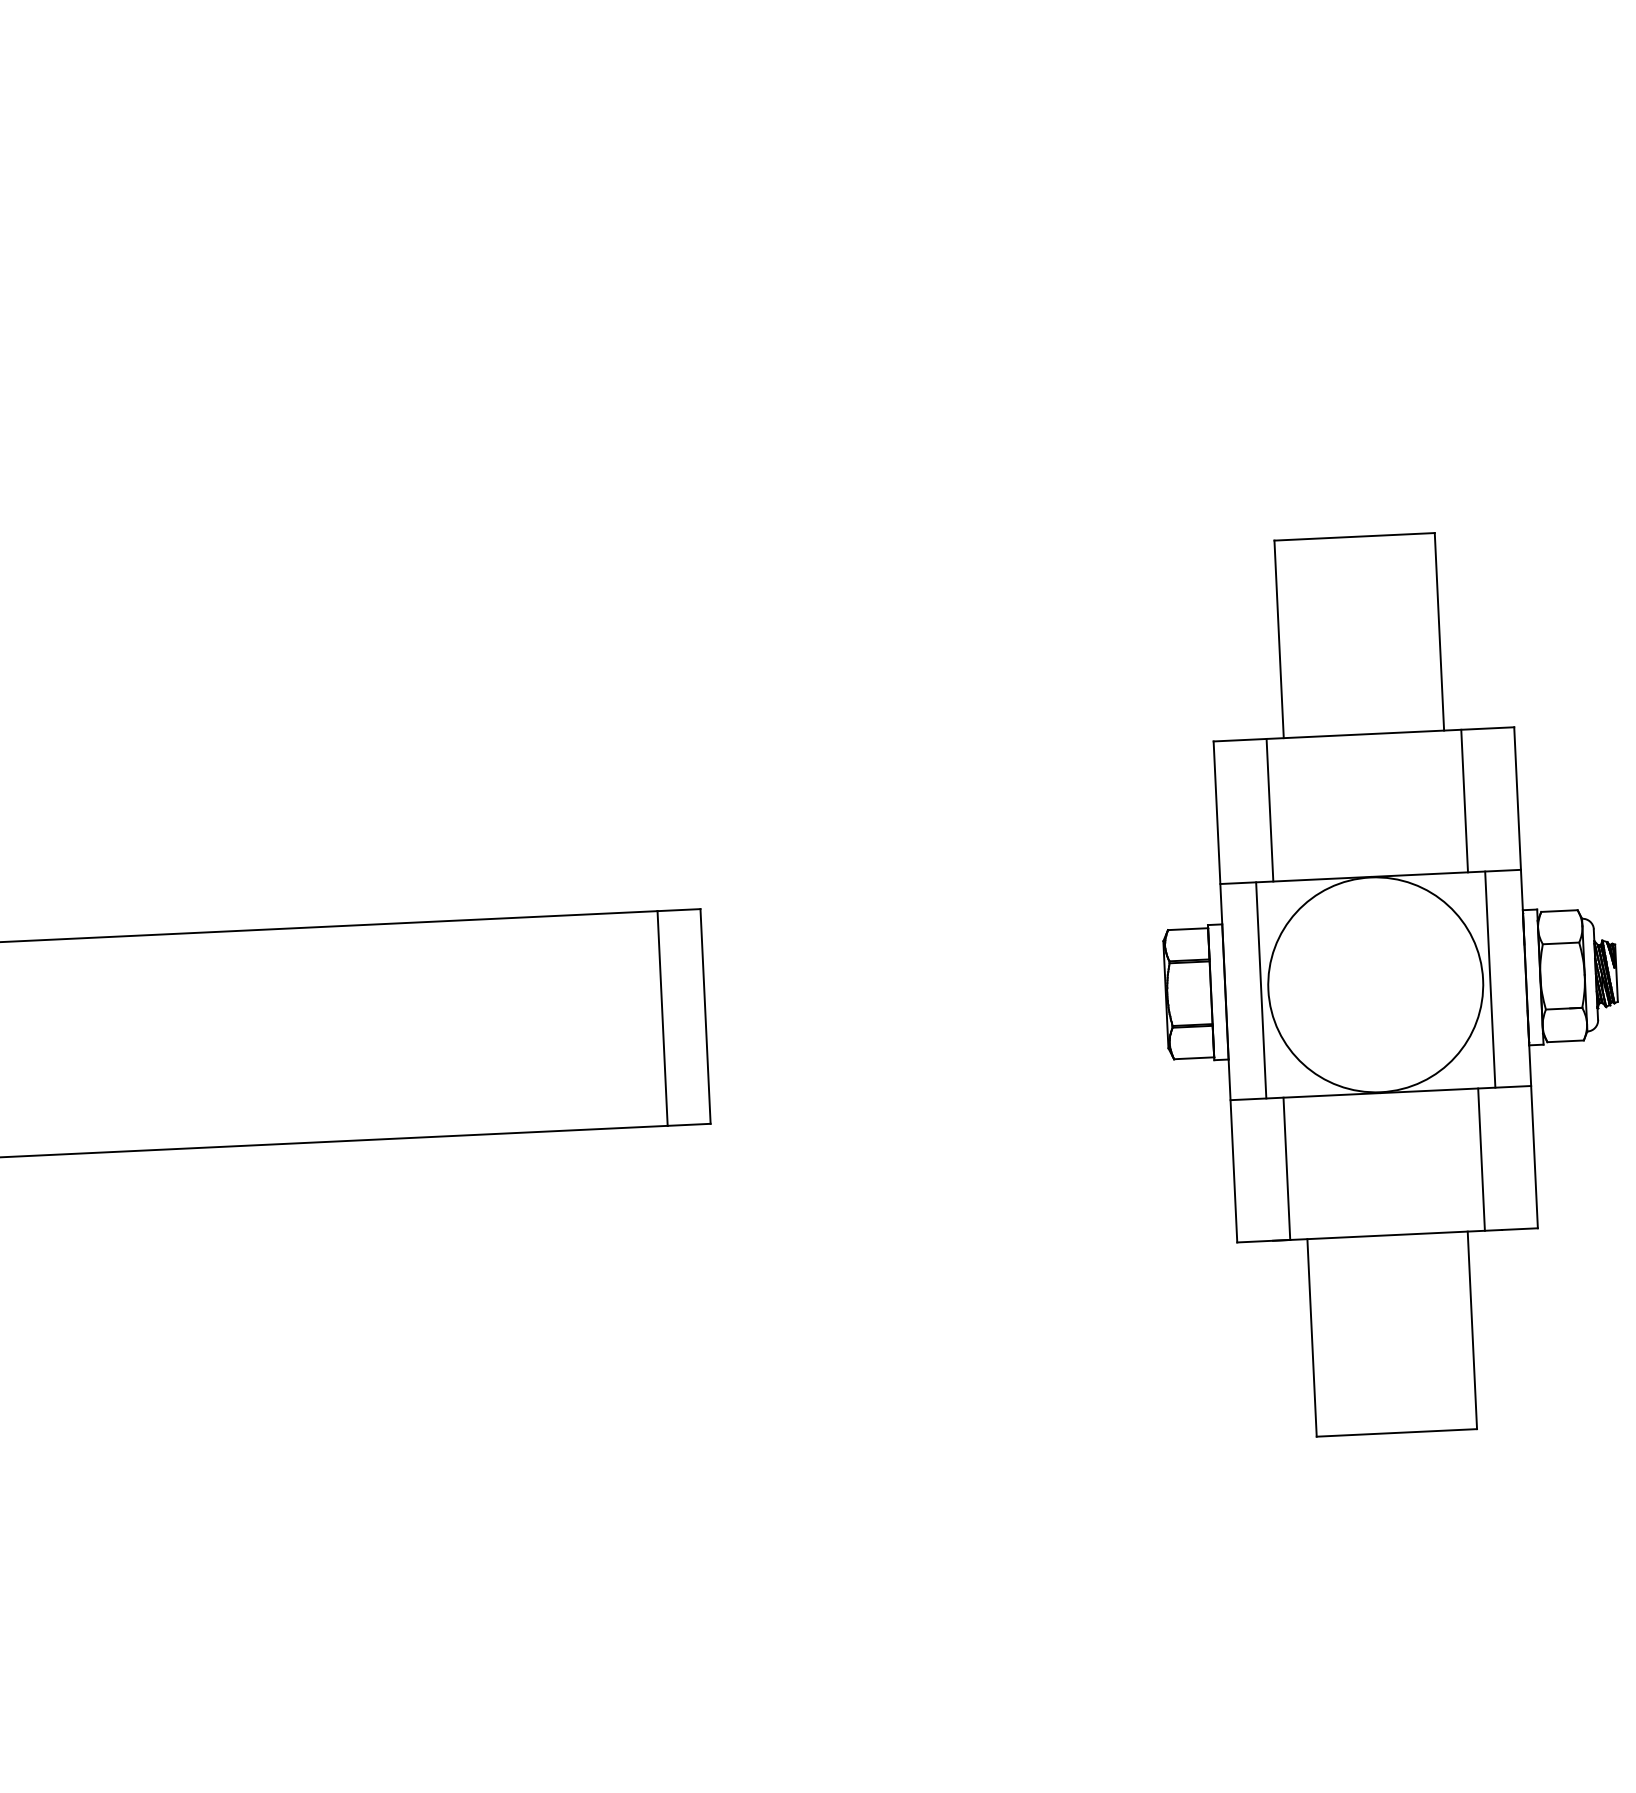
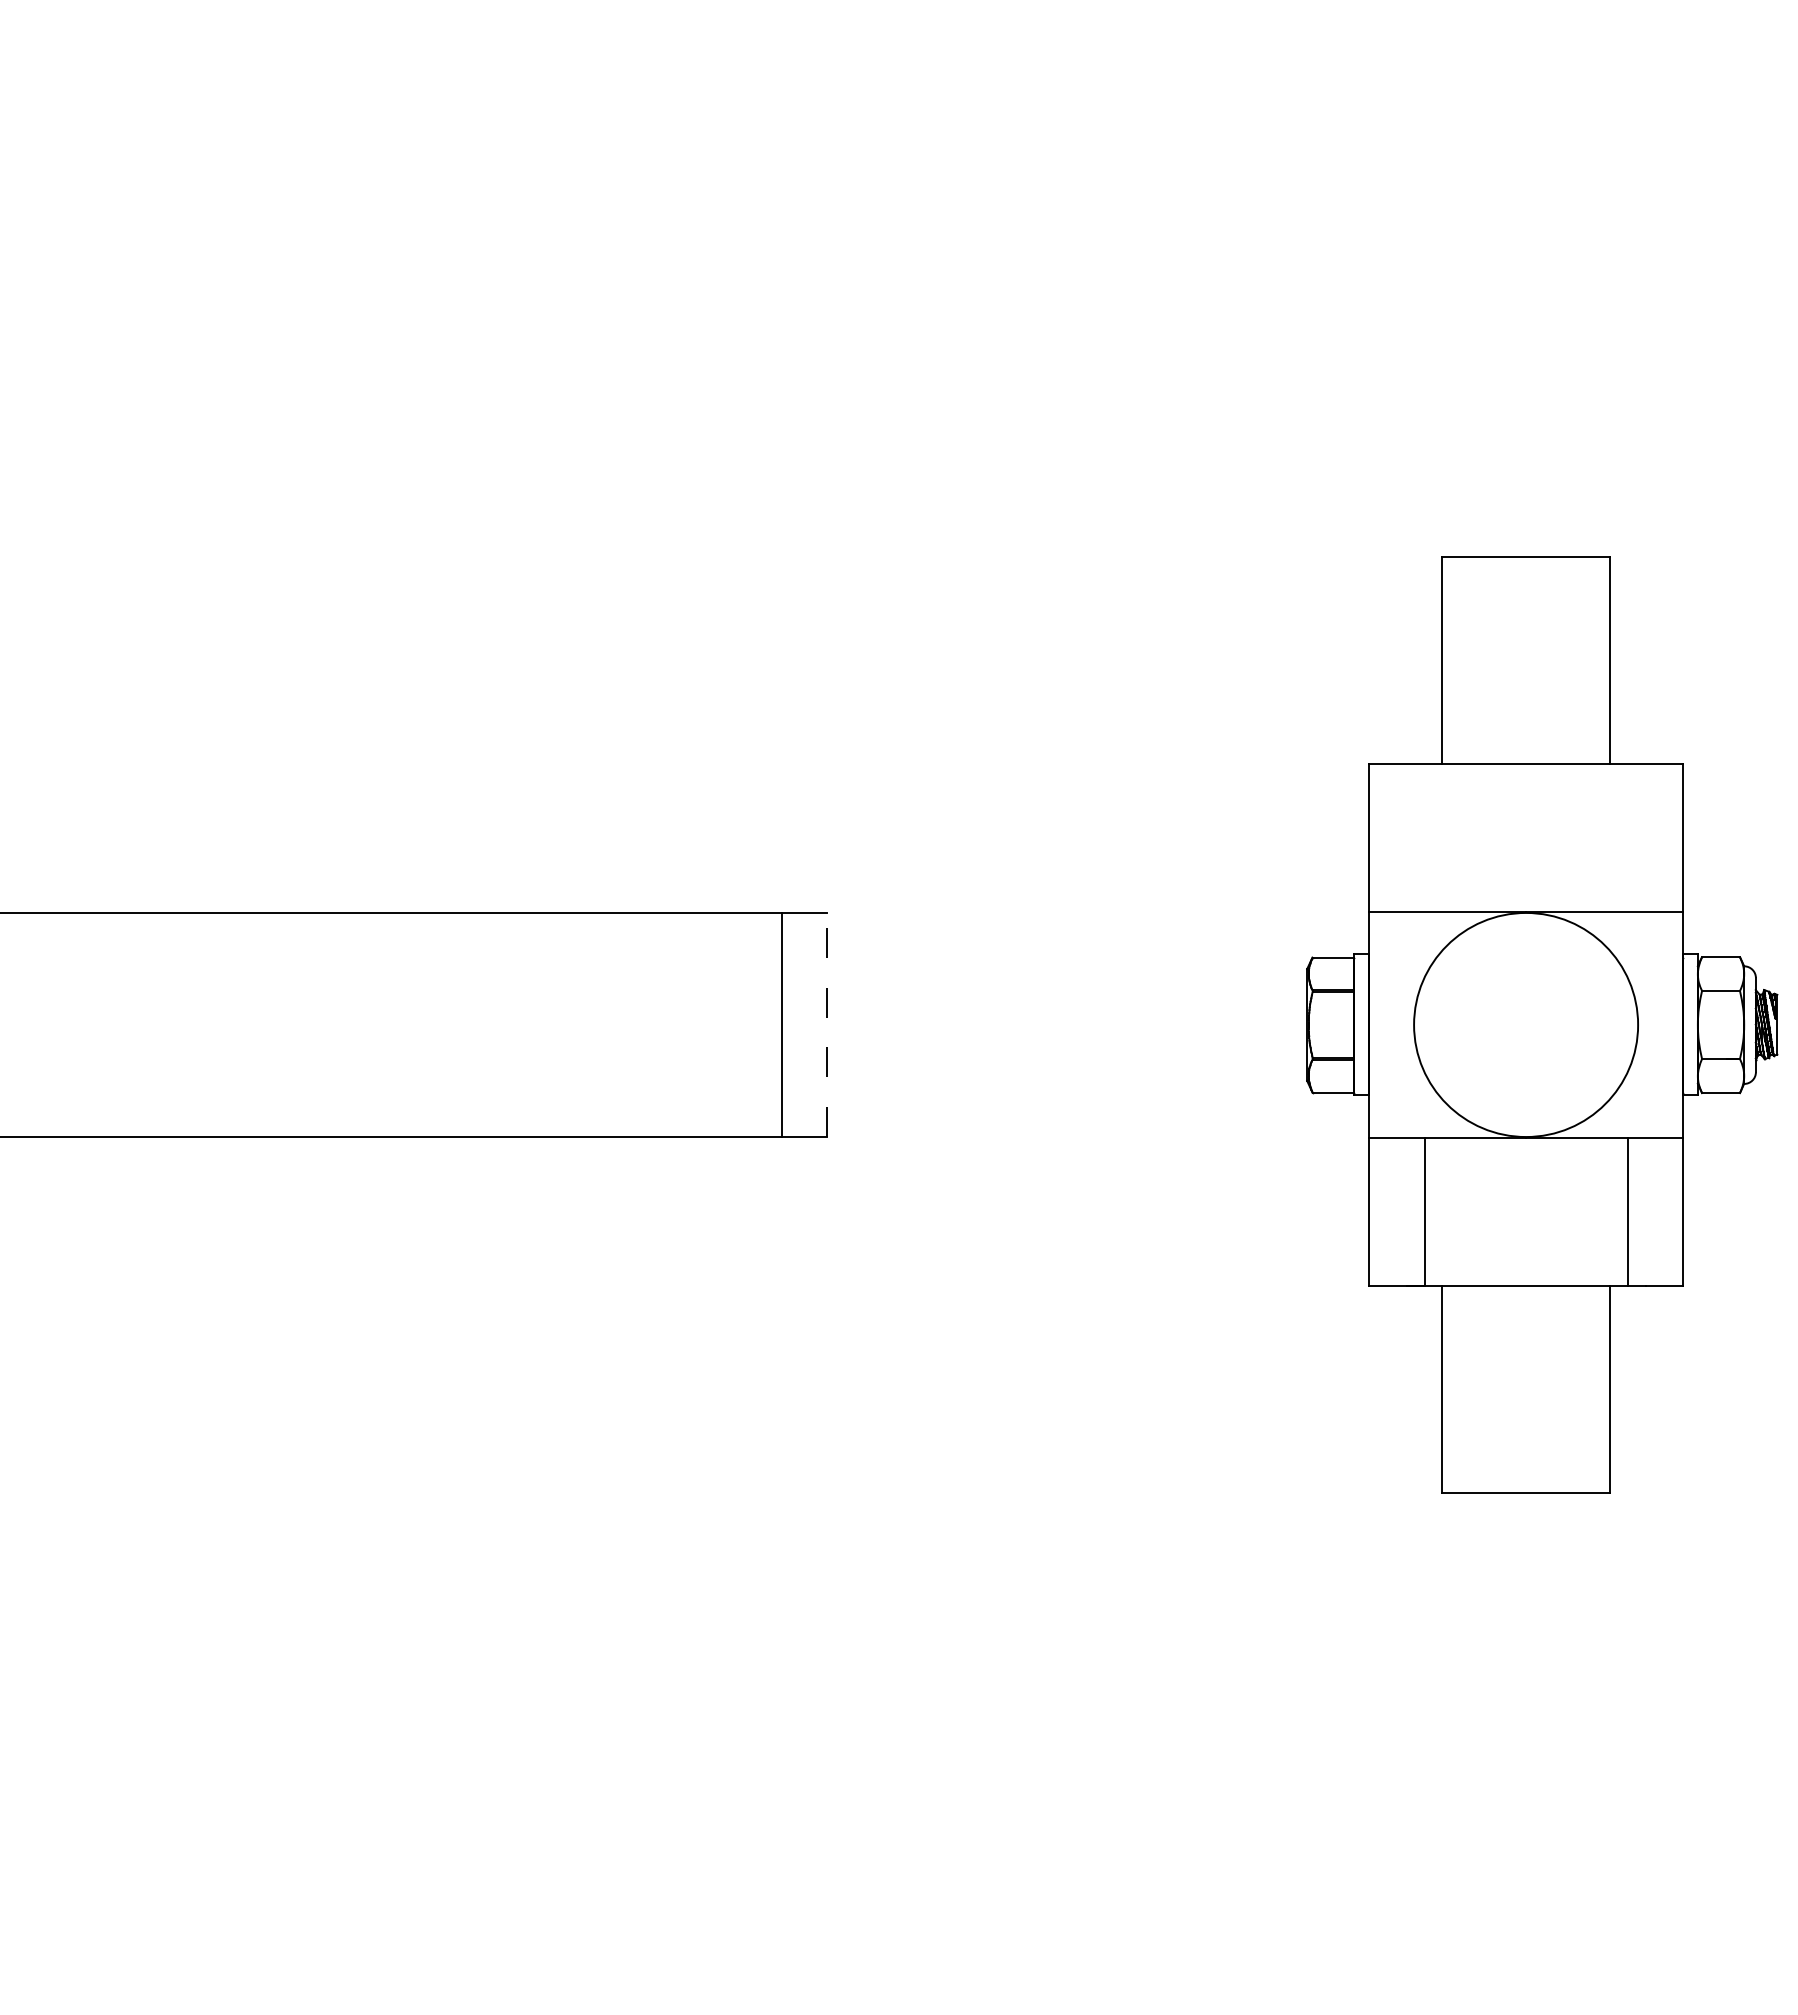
line: (1464, 800) -> (1627, 837), removed
line: (1269, 809) -> (1424, 837), removed
line: (1490, 979) -> (1645, 1024), removed
line: (1261, 989) -> (1406, 1024), removed
line: (705, 1016) -> (826, 1024), solid -> dashed

